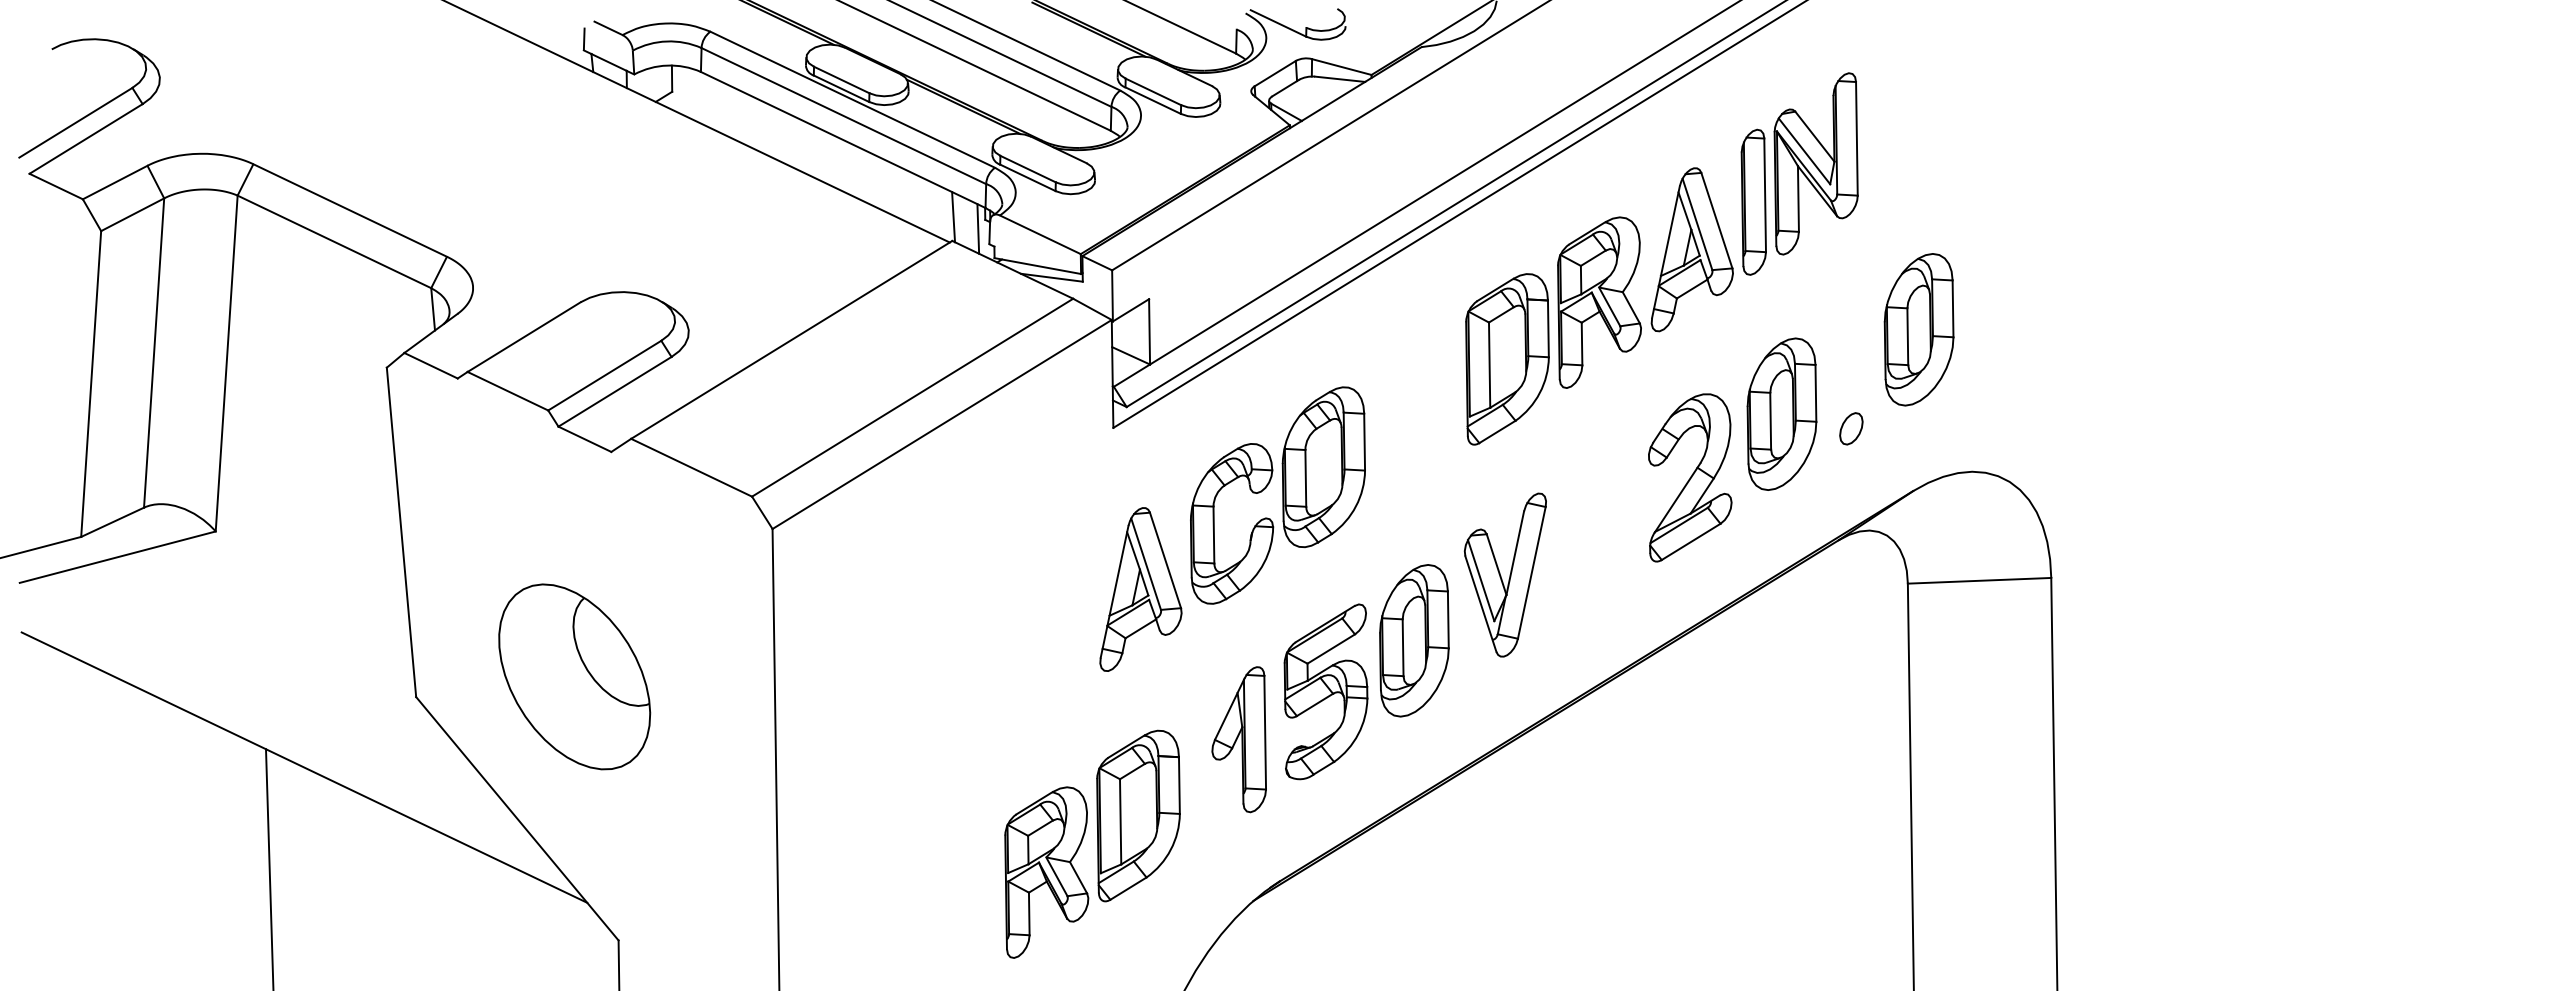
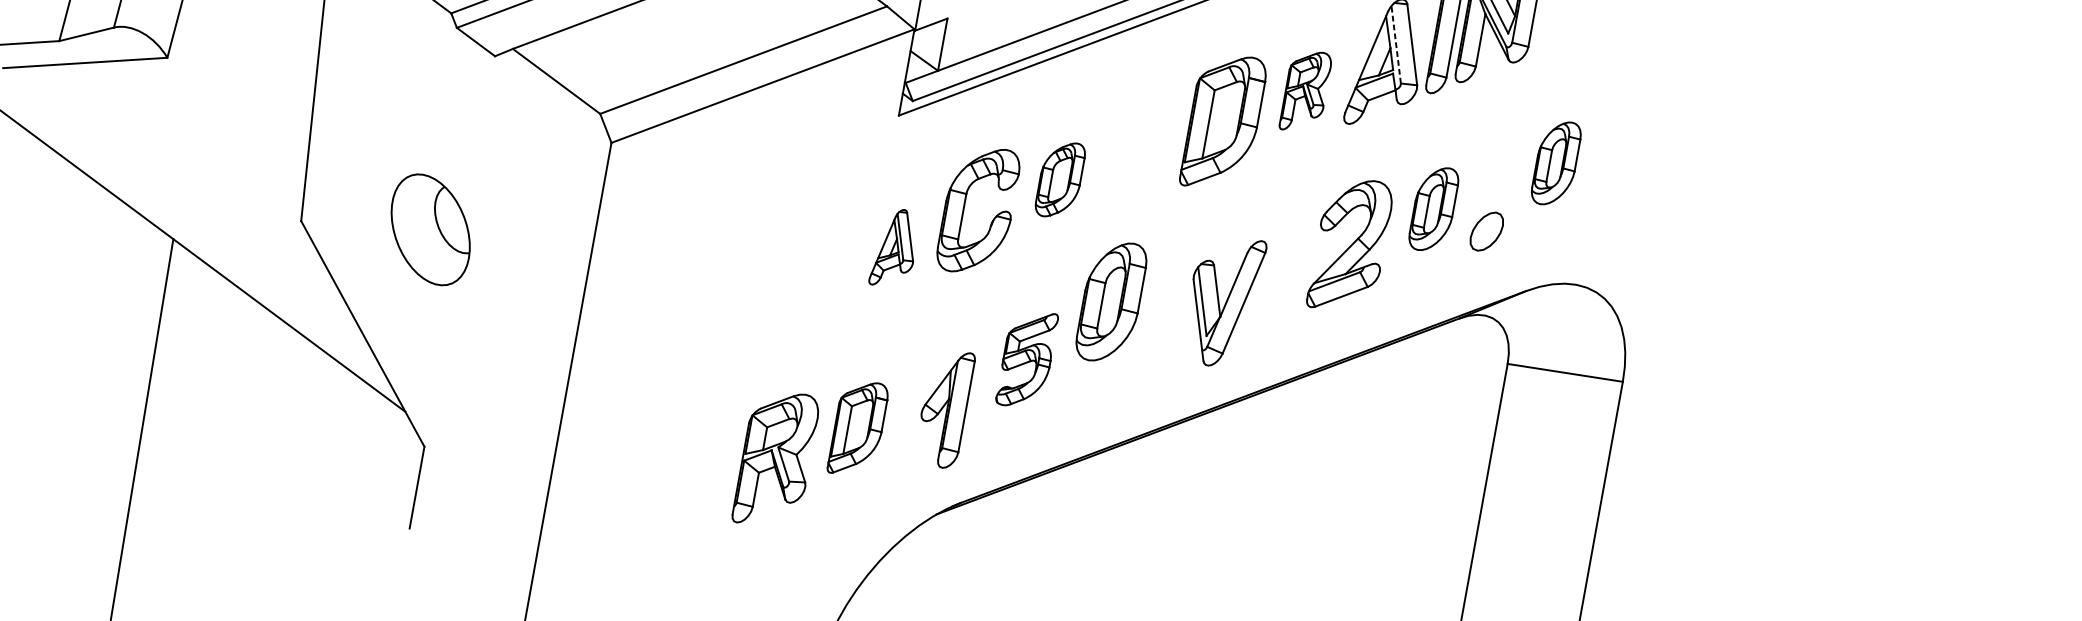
line: (1697, 223) -> (1396, 44), solid -> dashed
part: (1599, 302) -> (1305, 91), size x0.6
part: (1918, 329) -> (1555, 163), size x0.7
part: (1781, 413) -> (1433, 208), size x0.7
part: (1851, 428) -> (1487, 231), size x1.6
part: (1323, 467) -> (1060, 180), size x0.6
part: (1504, 574) -> (1221, 300), moved
part: (1140, 589) -> (895, 248), size x0.6
part: (1414, 640) -> (1111, 301), moved
part: (574, 676) -> (430, 229), size x0.7
part: (1325, 691) -> (1026, 358), size x0.7
part: (1238, 739) -> (944, 408), moved
part: (1138, 815) -> (858, 428), size x0.7

